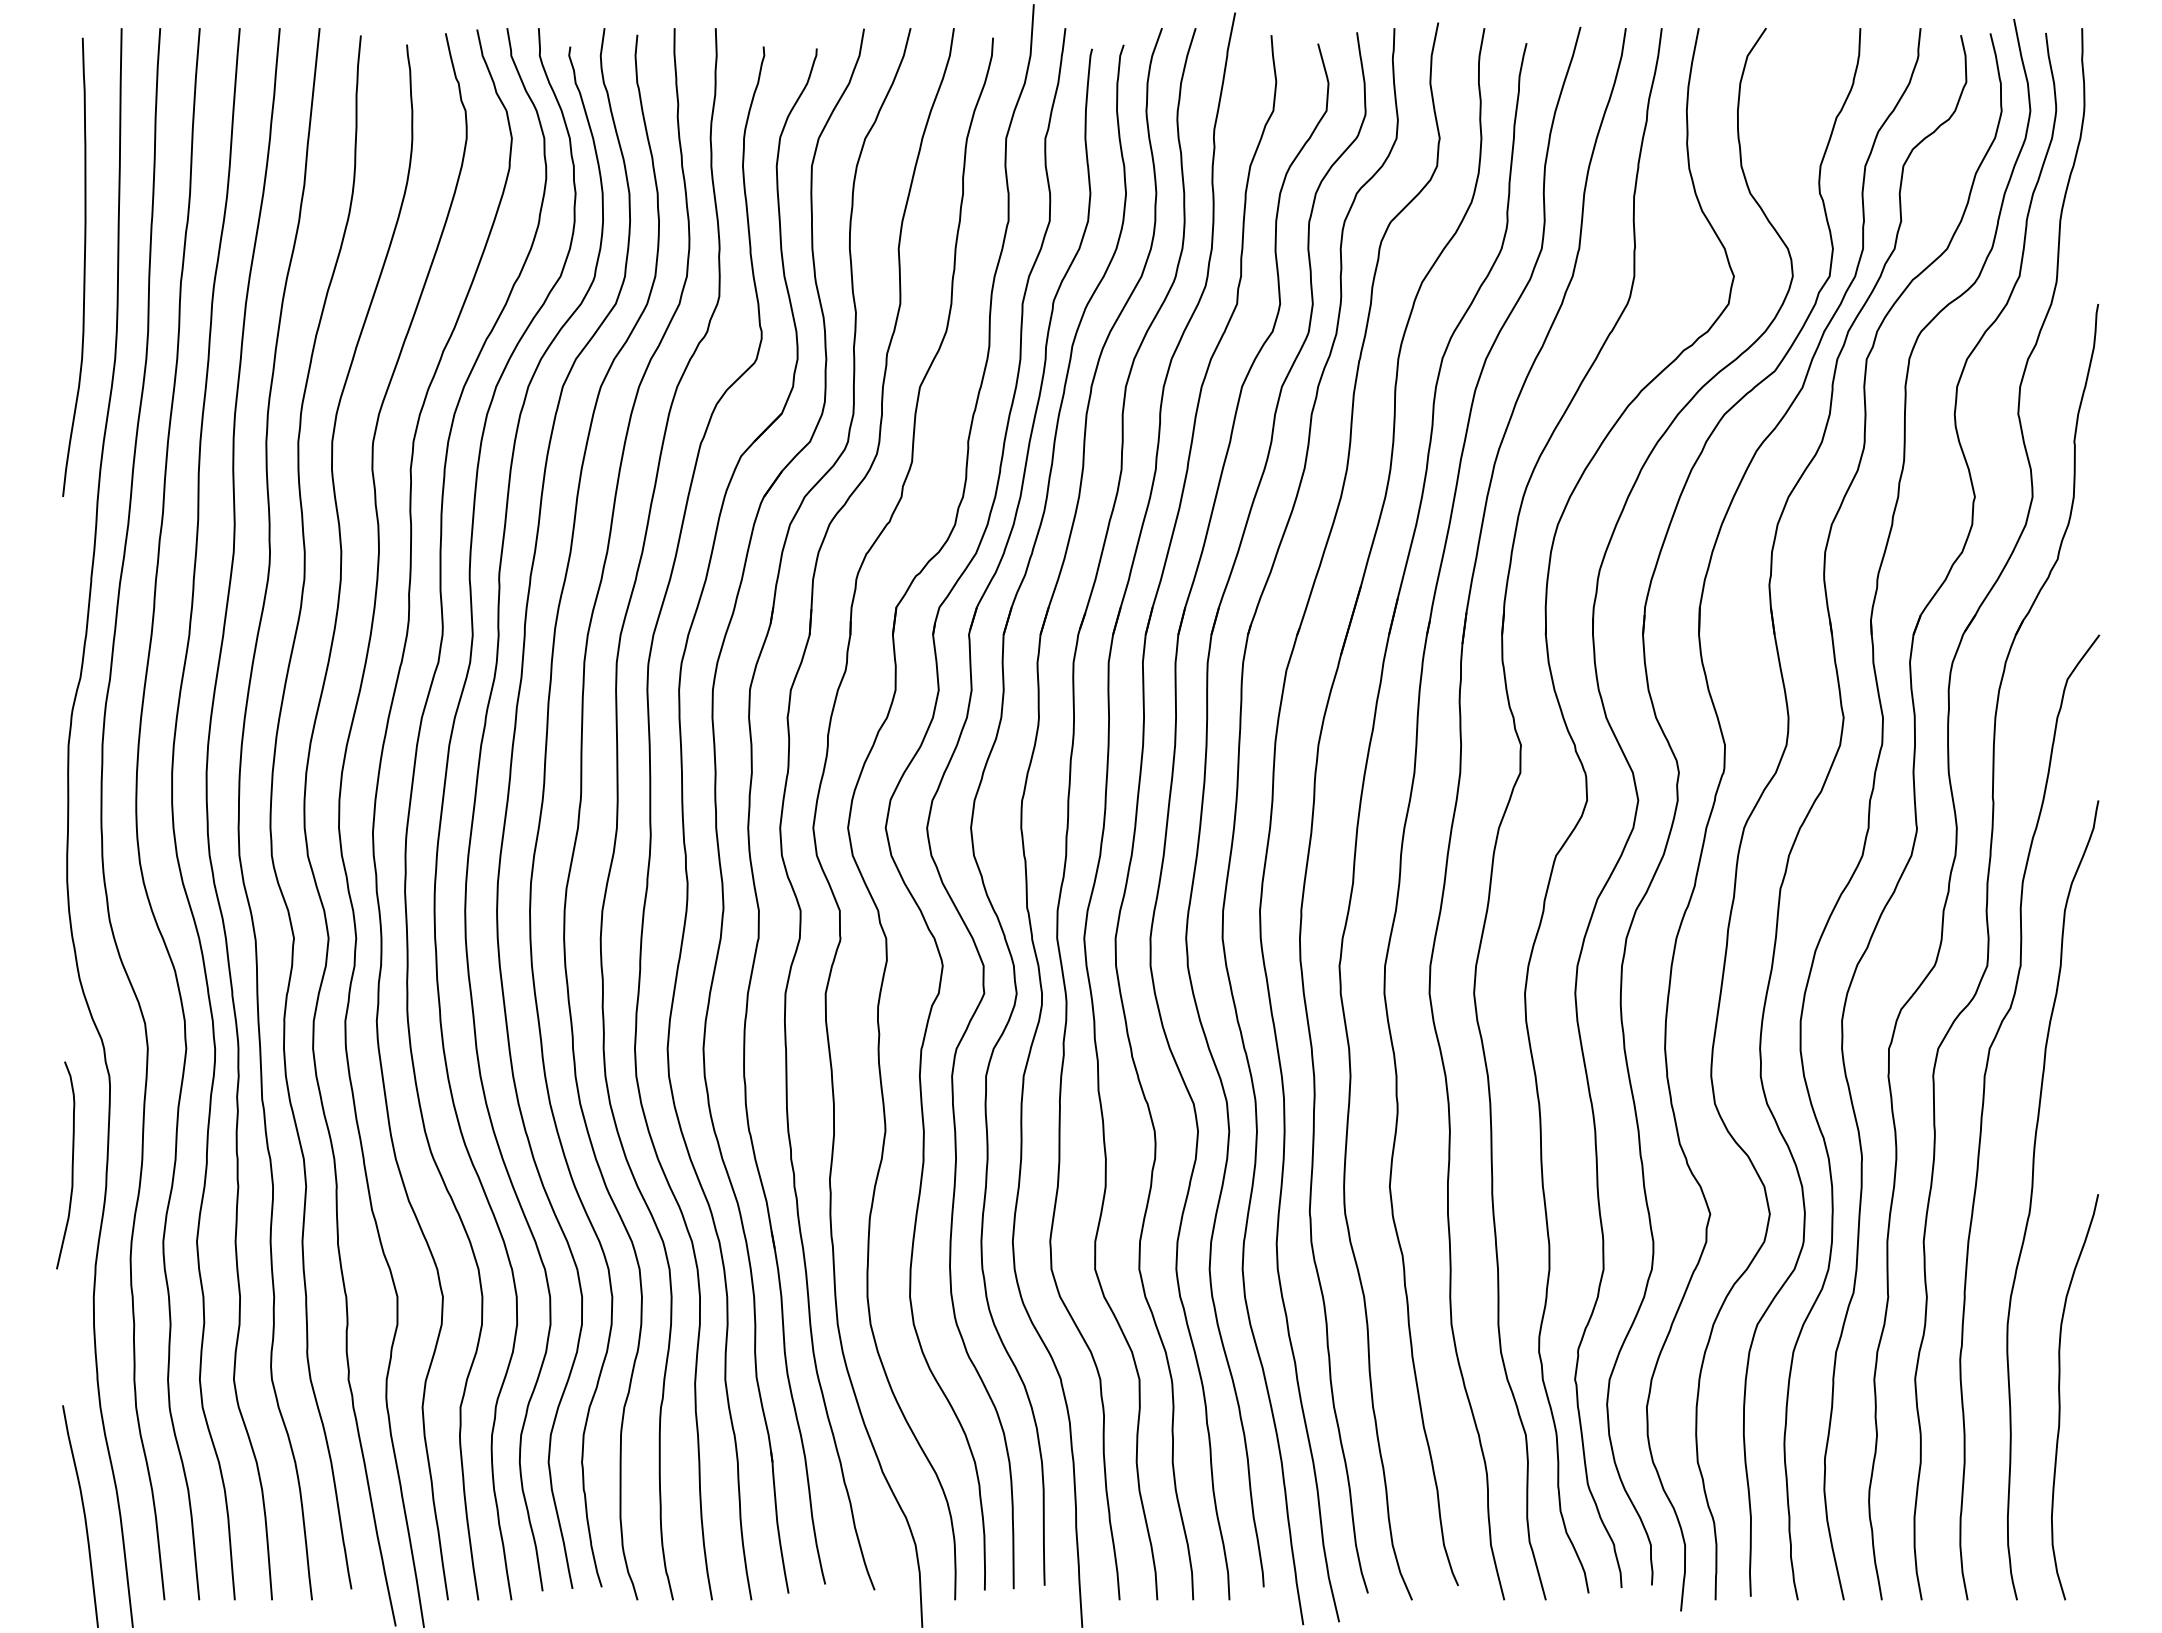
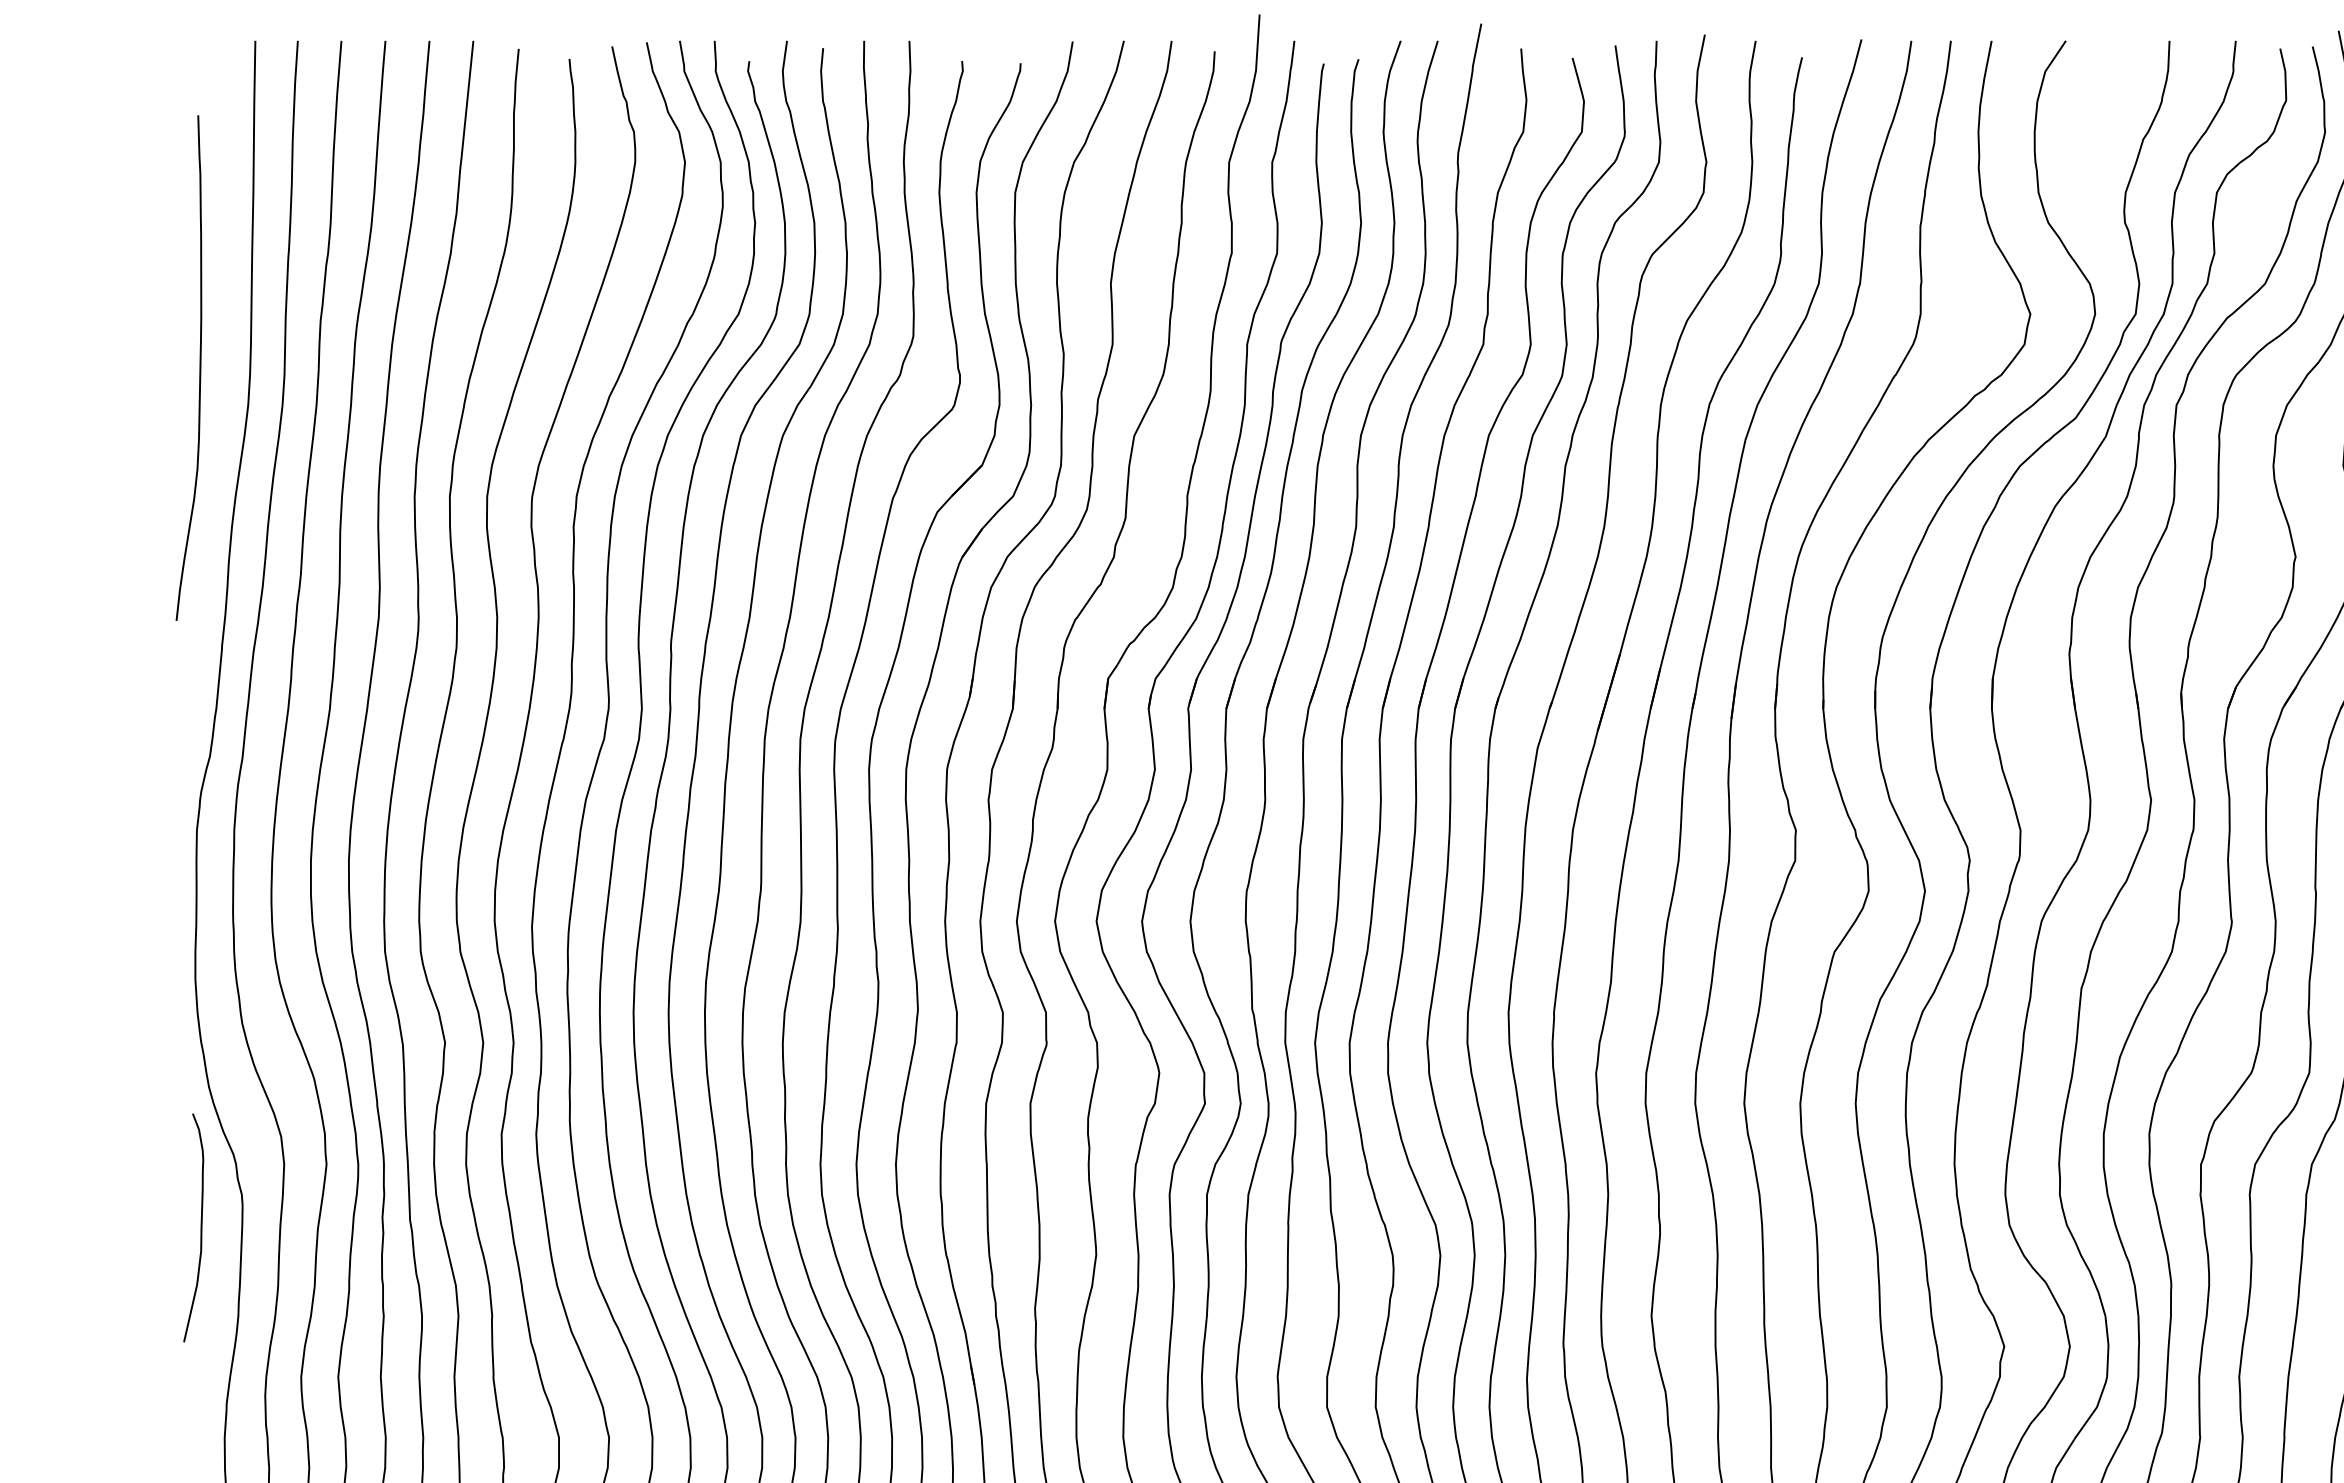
curve: (83, 266) -> (199, 367), moved
curve: (71, 1165) -> (200, 1228), moved

